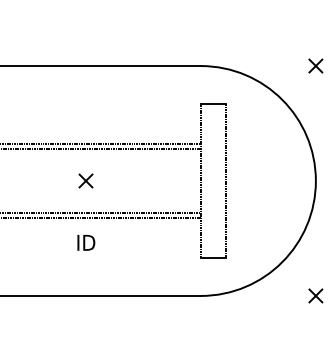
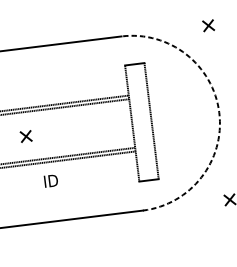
part: (85, 180) -> (25, 136), moved
arc: (315, 181) -> (219, 113), solid -> dashed

